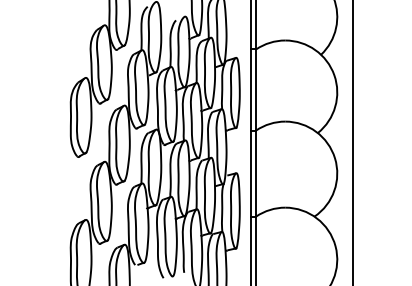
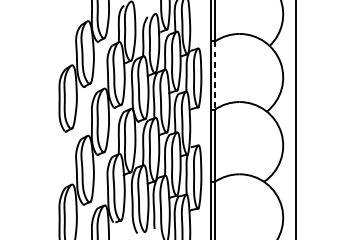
line: (256, 89) -> (215, 75), solid -> dashed

